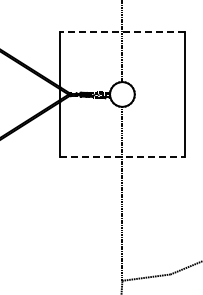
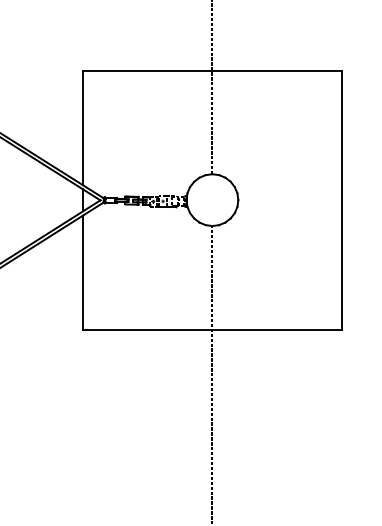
line: (121, 32) -> (210, 70), dashed -> solid
line: (122, 156) -> (212, 329), dashed -> solid

